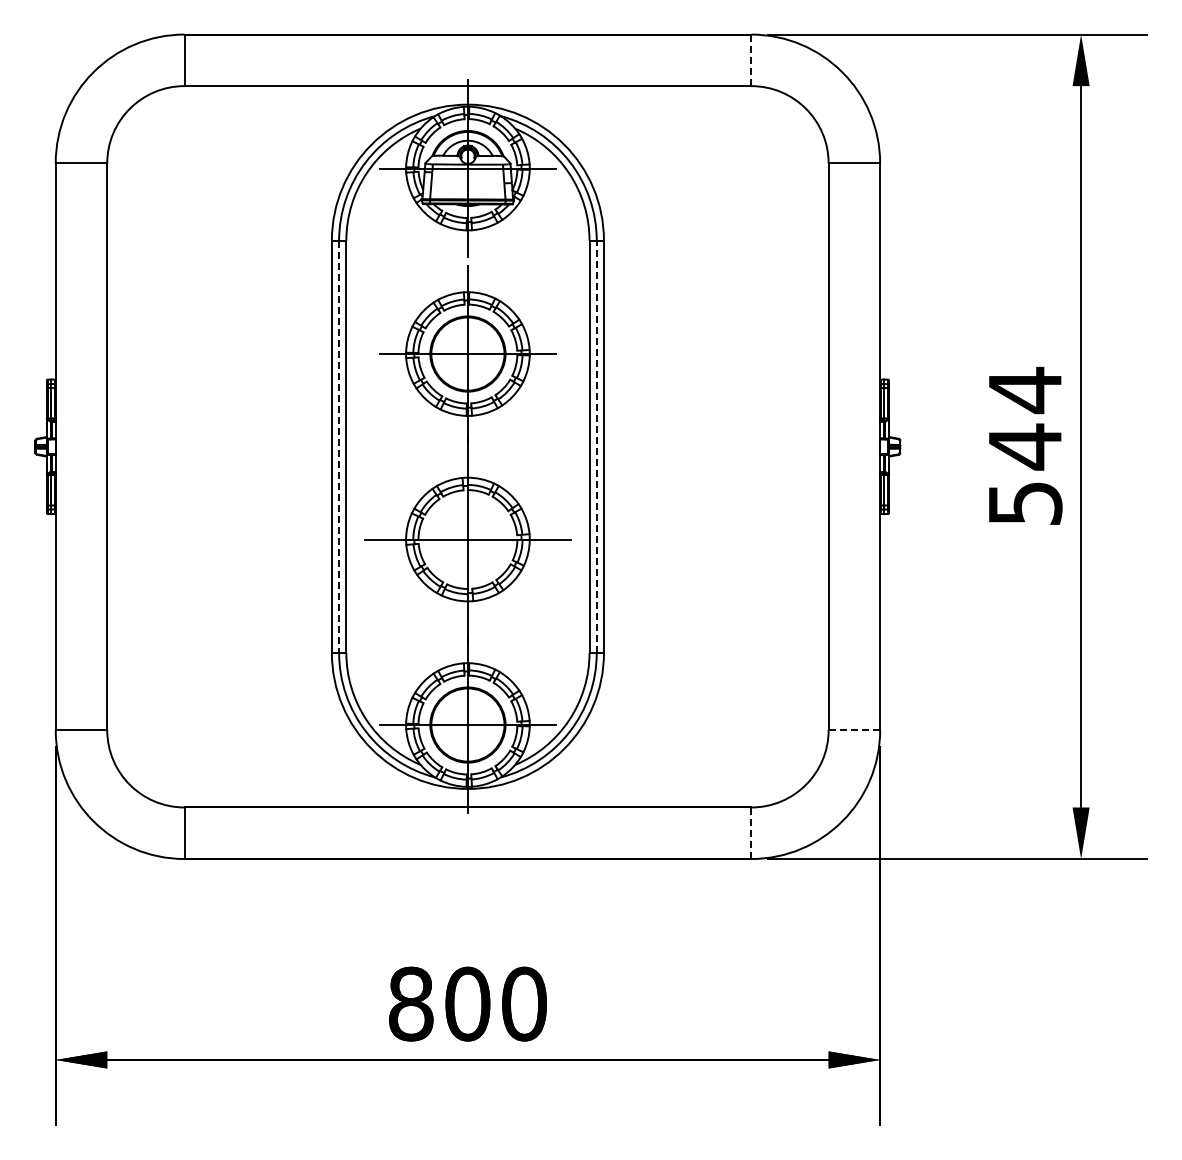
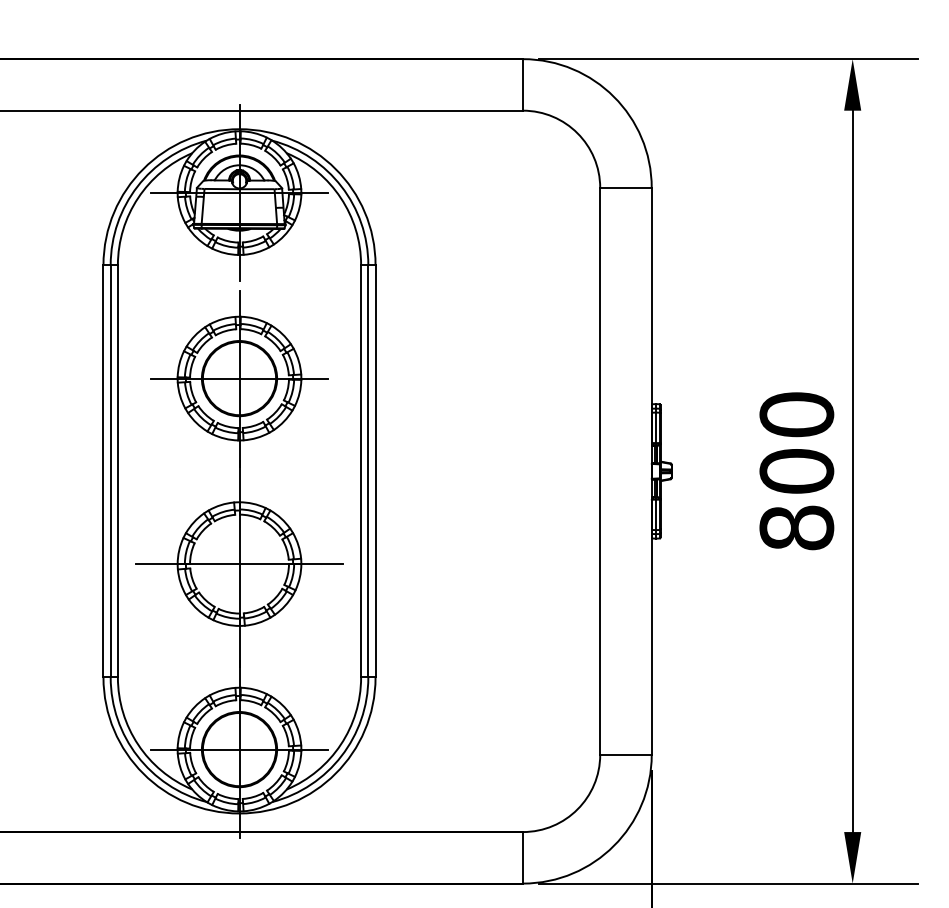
line: (751, 60) -> (523, 85), dashed -> solid
text: (1025, 445) -> (797, 470), 544 -> 800
line: (596, 446) -> (368, 471), dashed -> solid
line: (339, 447) -> (111, 472), dashed -> solid
line: (854, 730) -> (626, 755), dashed -> solid
line: (751, 833) -> (523, 858), dashed -> solid

